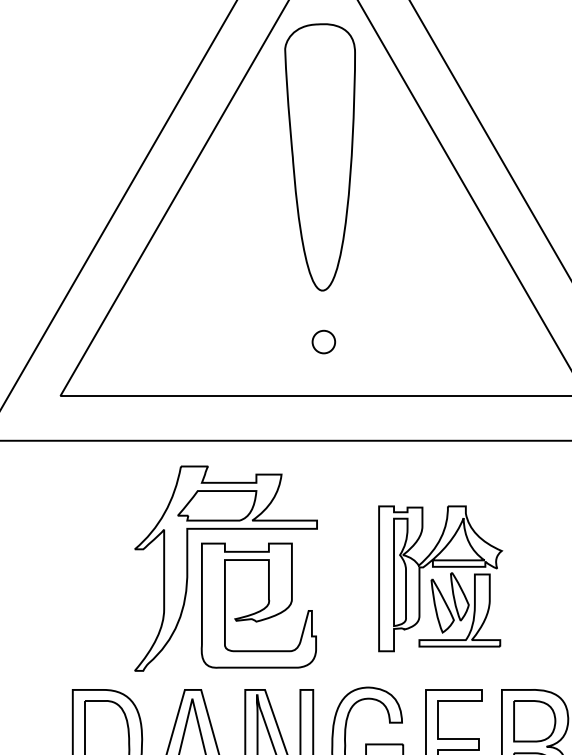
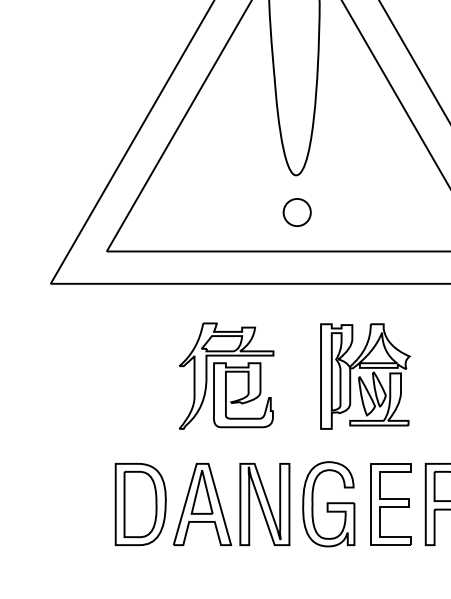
circle: (322, 342) -> (296, 212), size x1.67
part: (226, 567) -> (226, 375), size x0.71
part: (440, 578) -> (365, 376), moved

